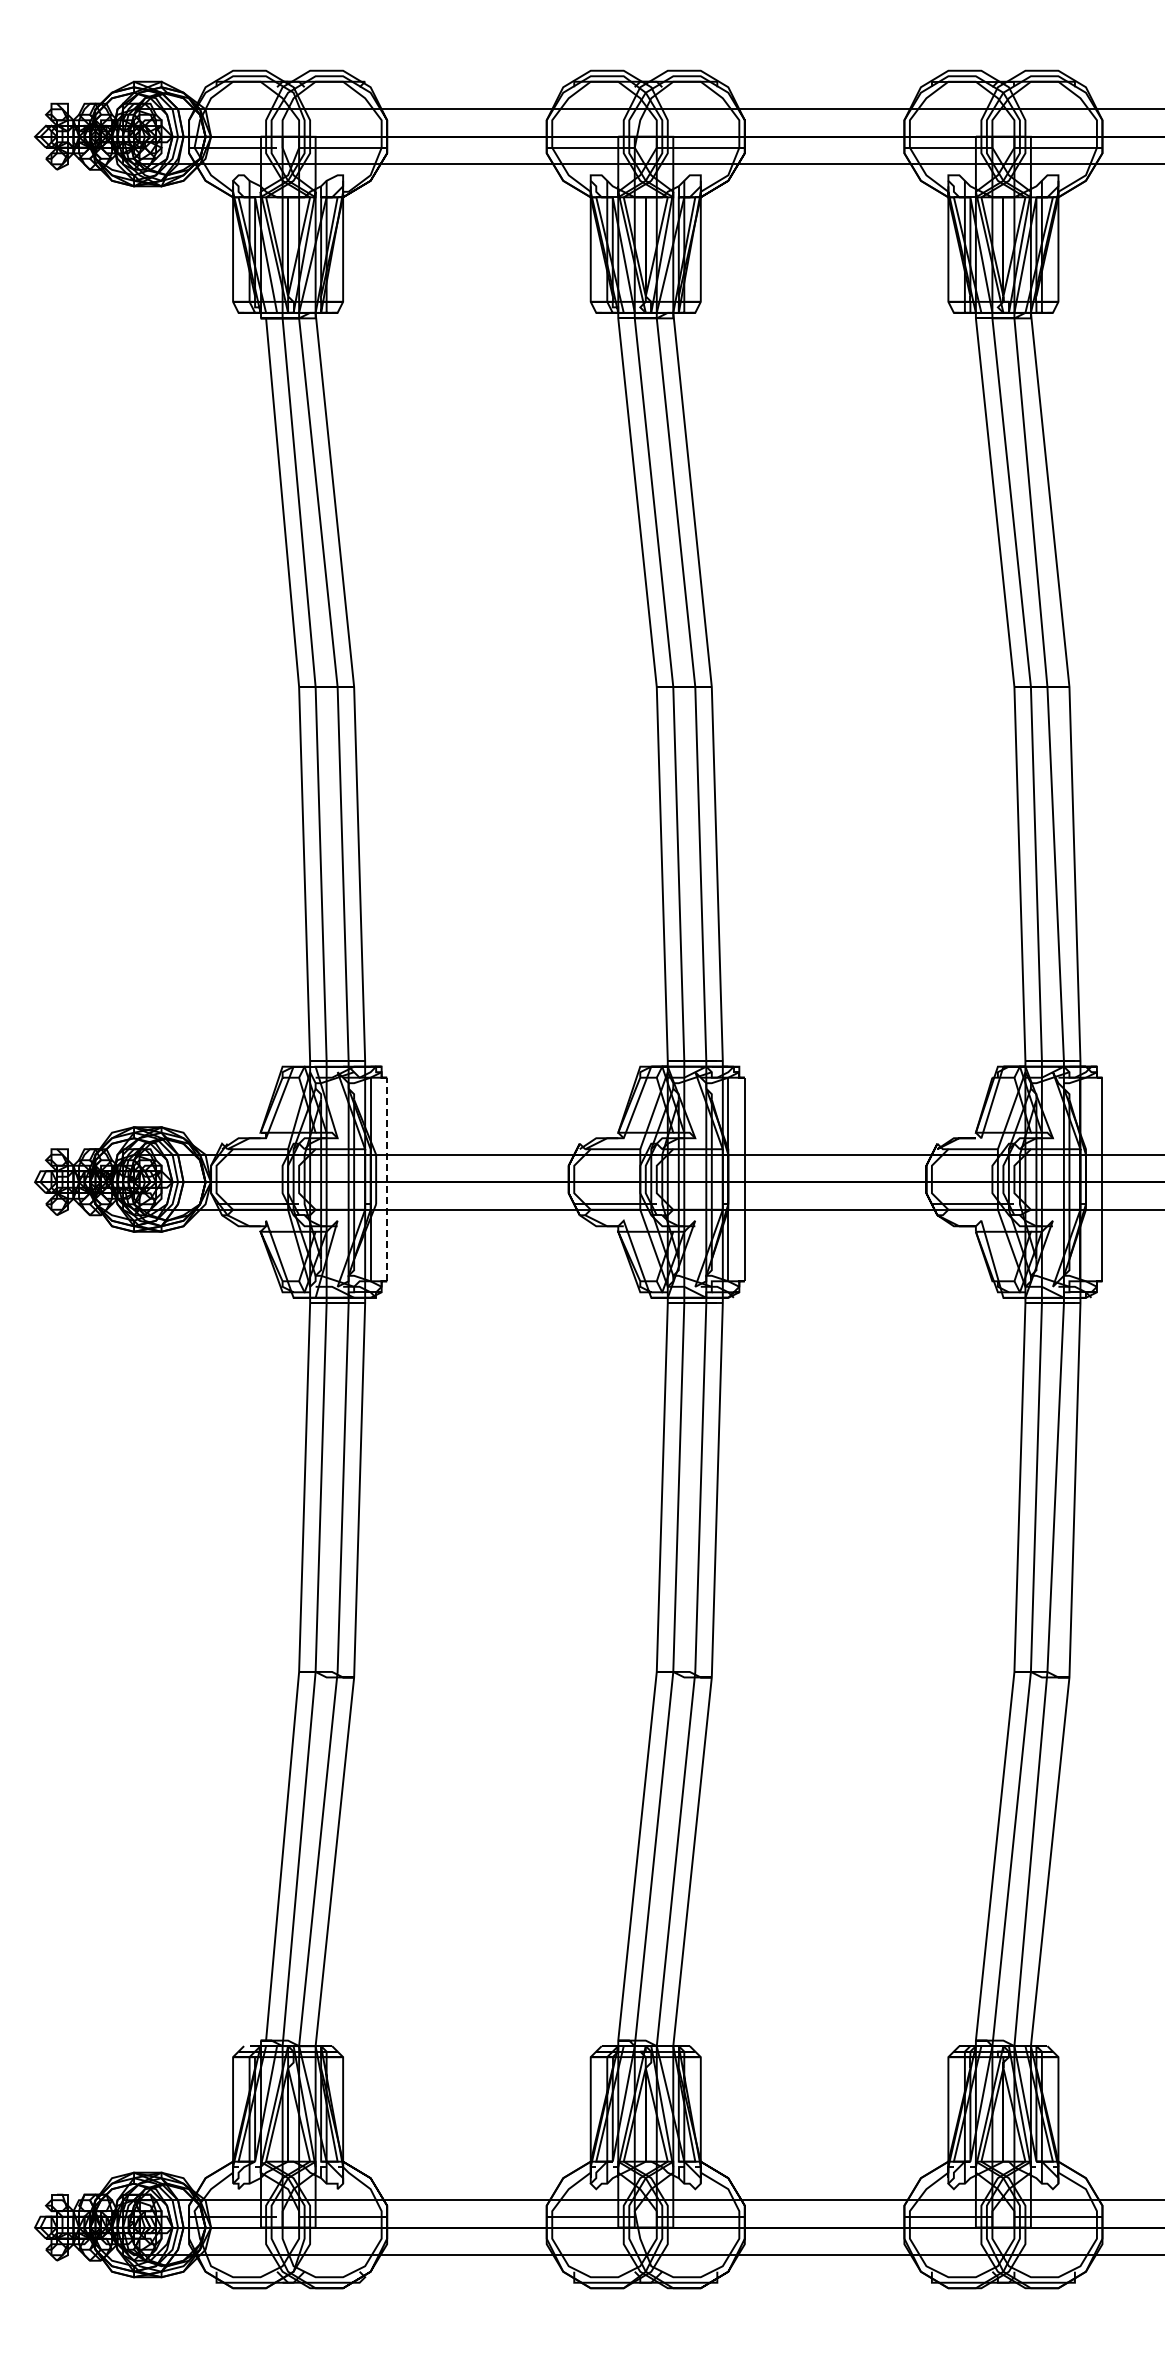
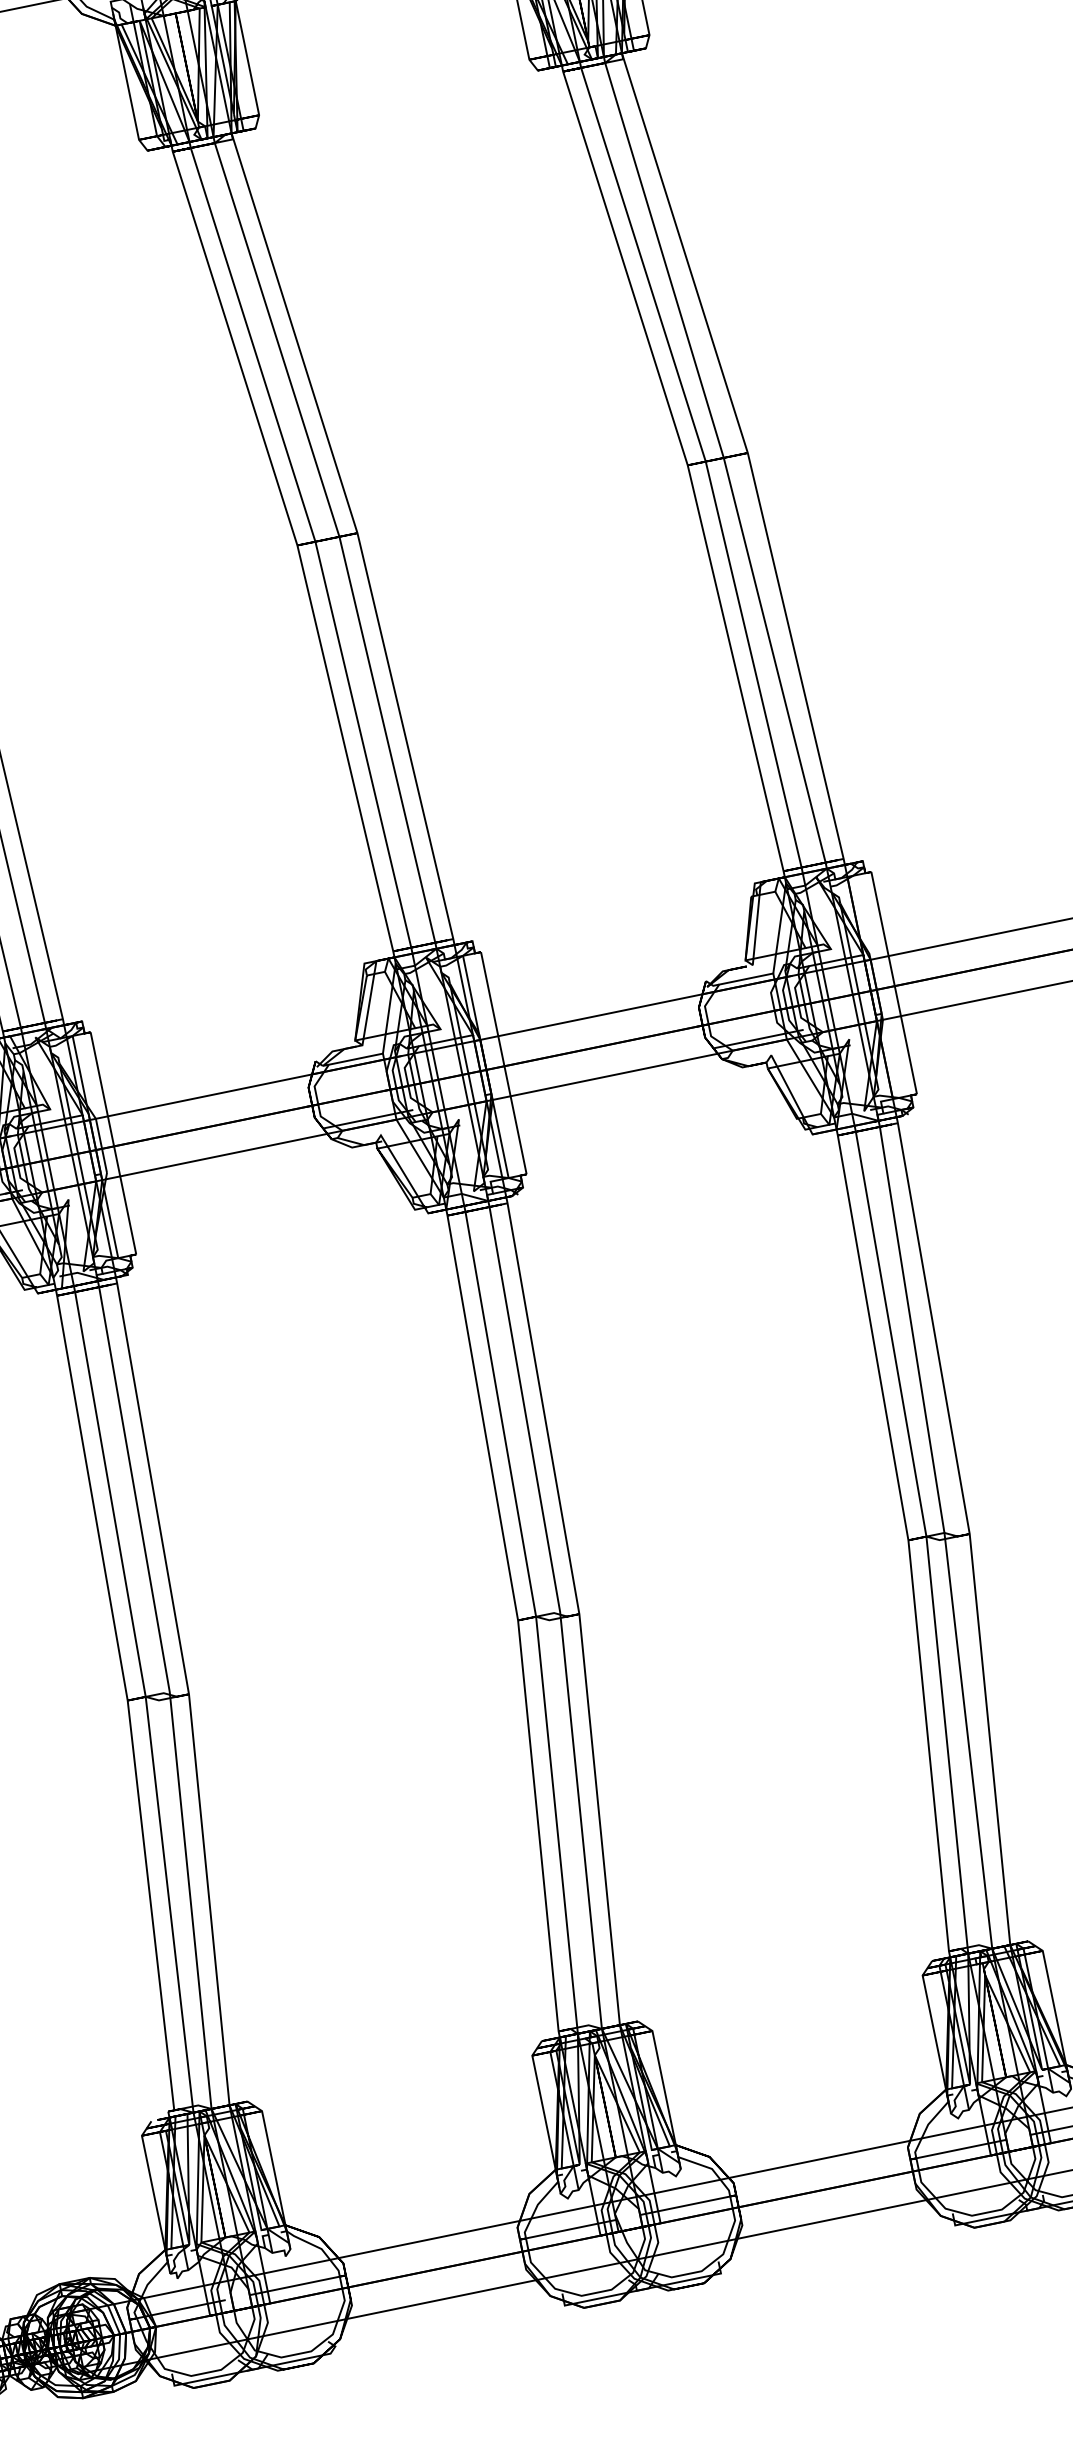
line: (387, 1179) -> (113, 1143), dashed -> solid

